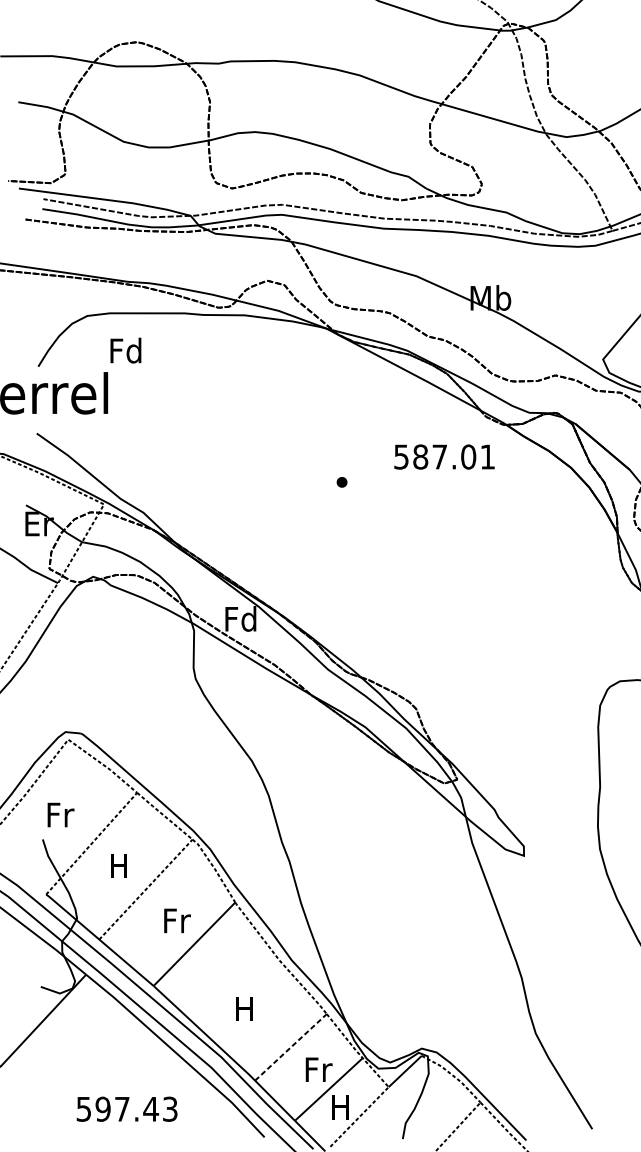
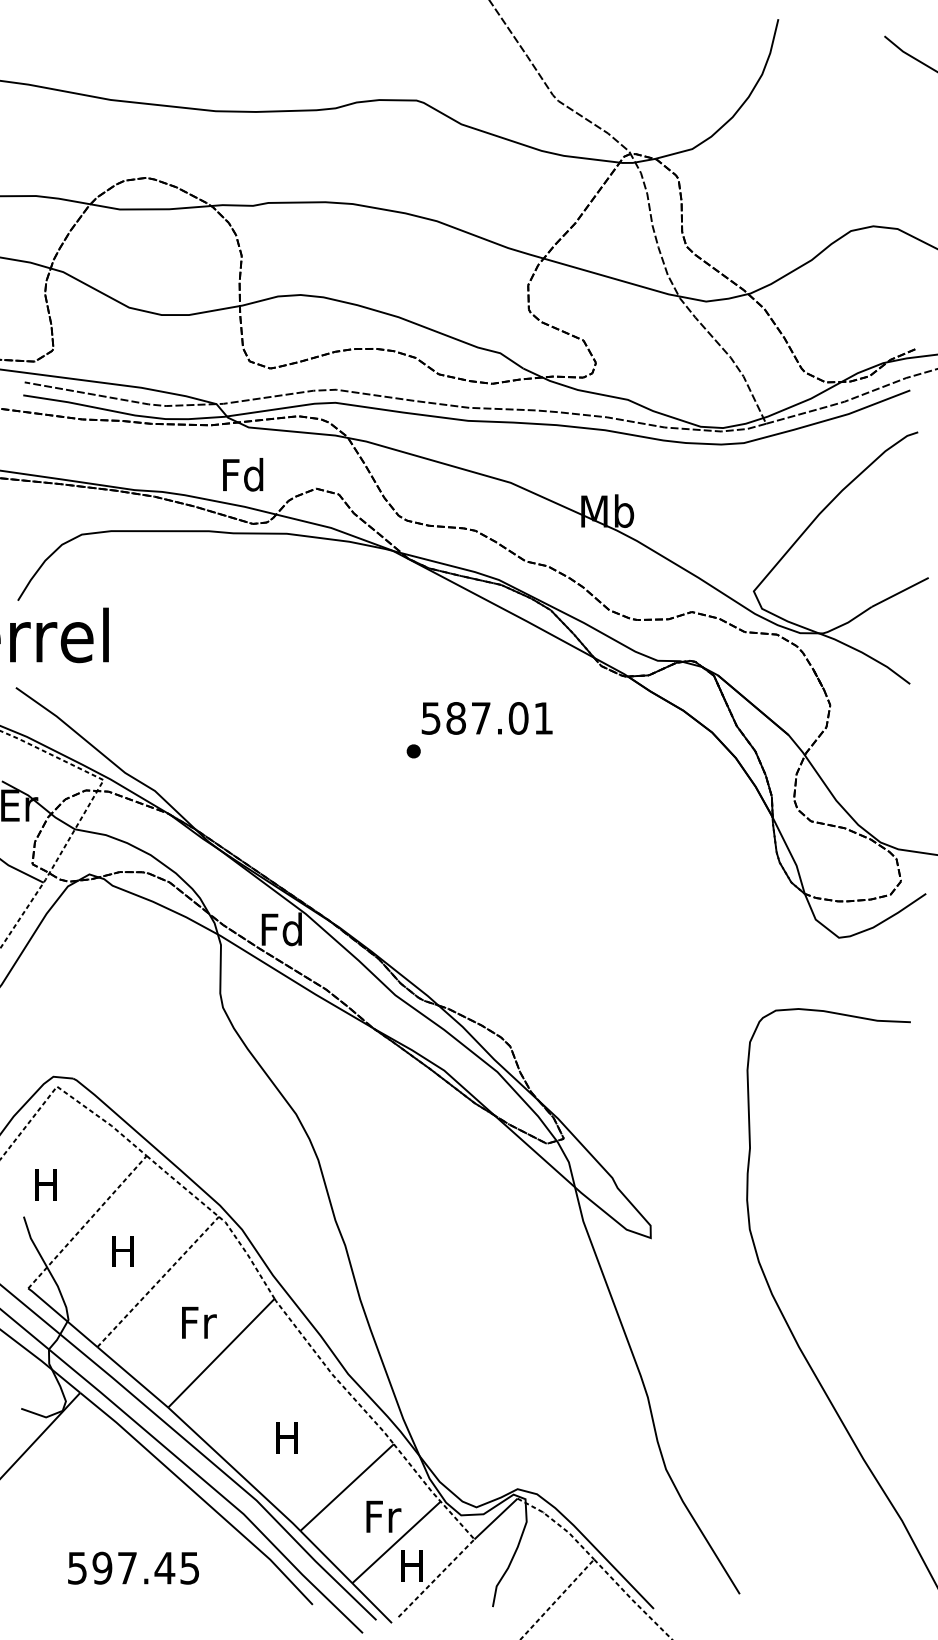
text: (126, 350) -> (243, 474), moved
text: (443, 457) -> (486, 718), moved
text: (60, 814) -> (47, 1184), Fr -> H
line: (291, 1047) -> (347, 1487), dashed -> solid
text: (170, 1108) -> (190, 1567), 597.43 -> 597.45

